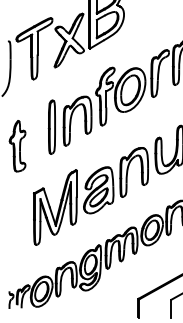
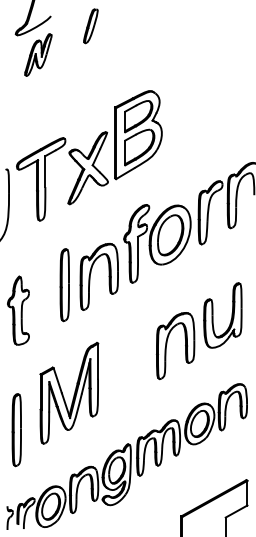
part: (98, 190) -> (127, 370), removed
part: (16, 235) -> (16, 430), added

